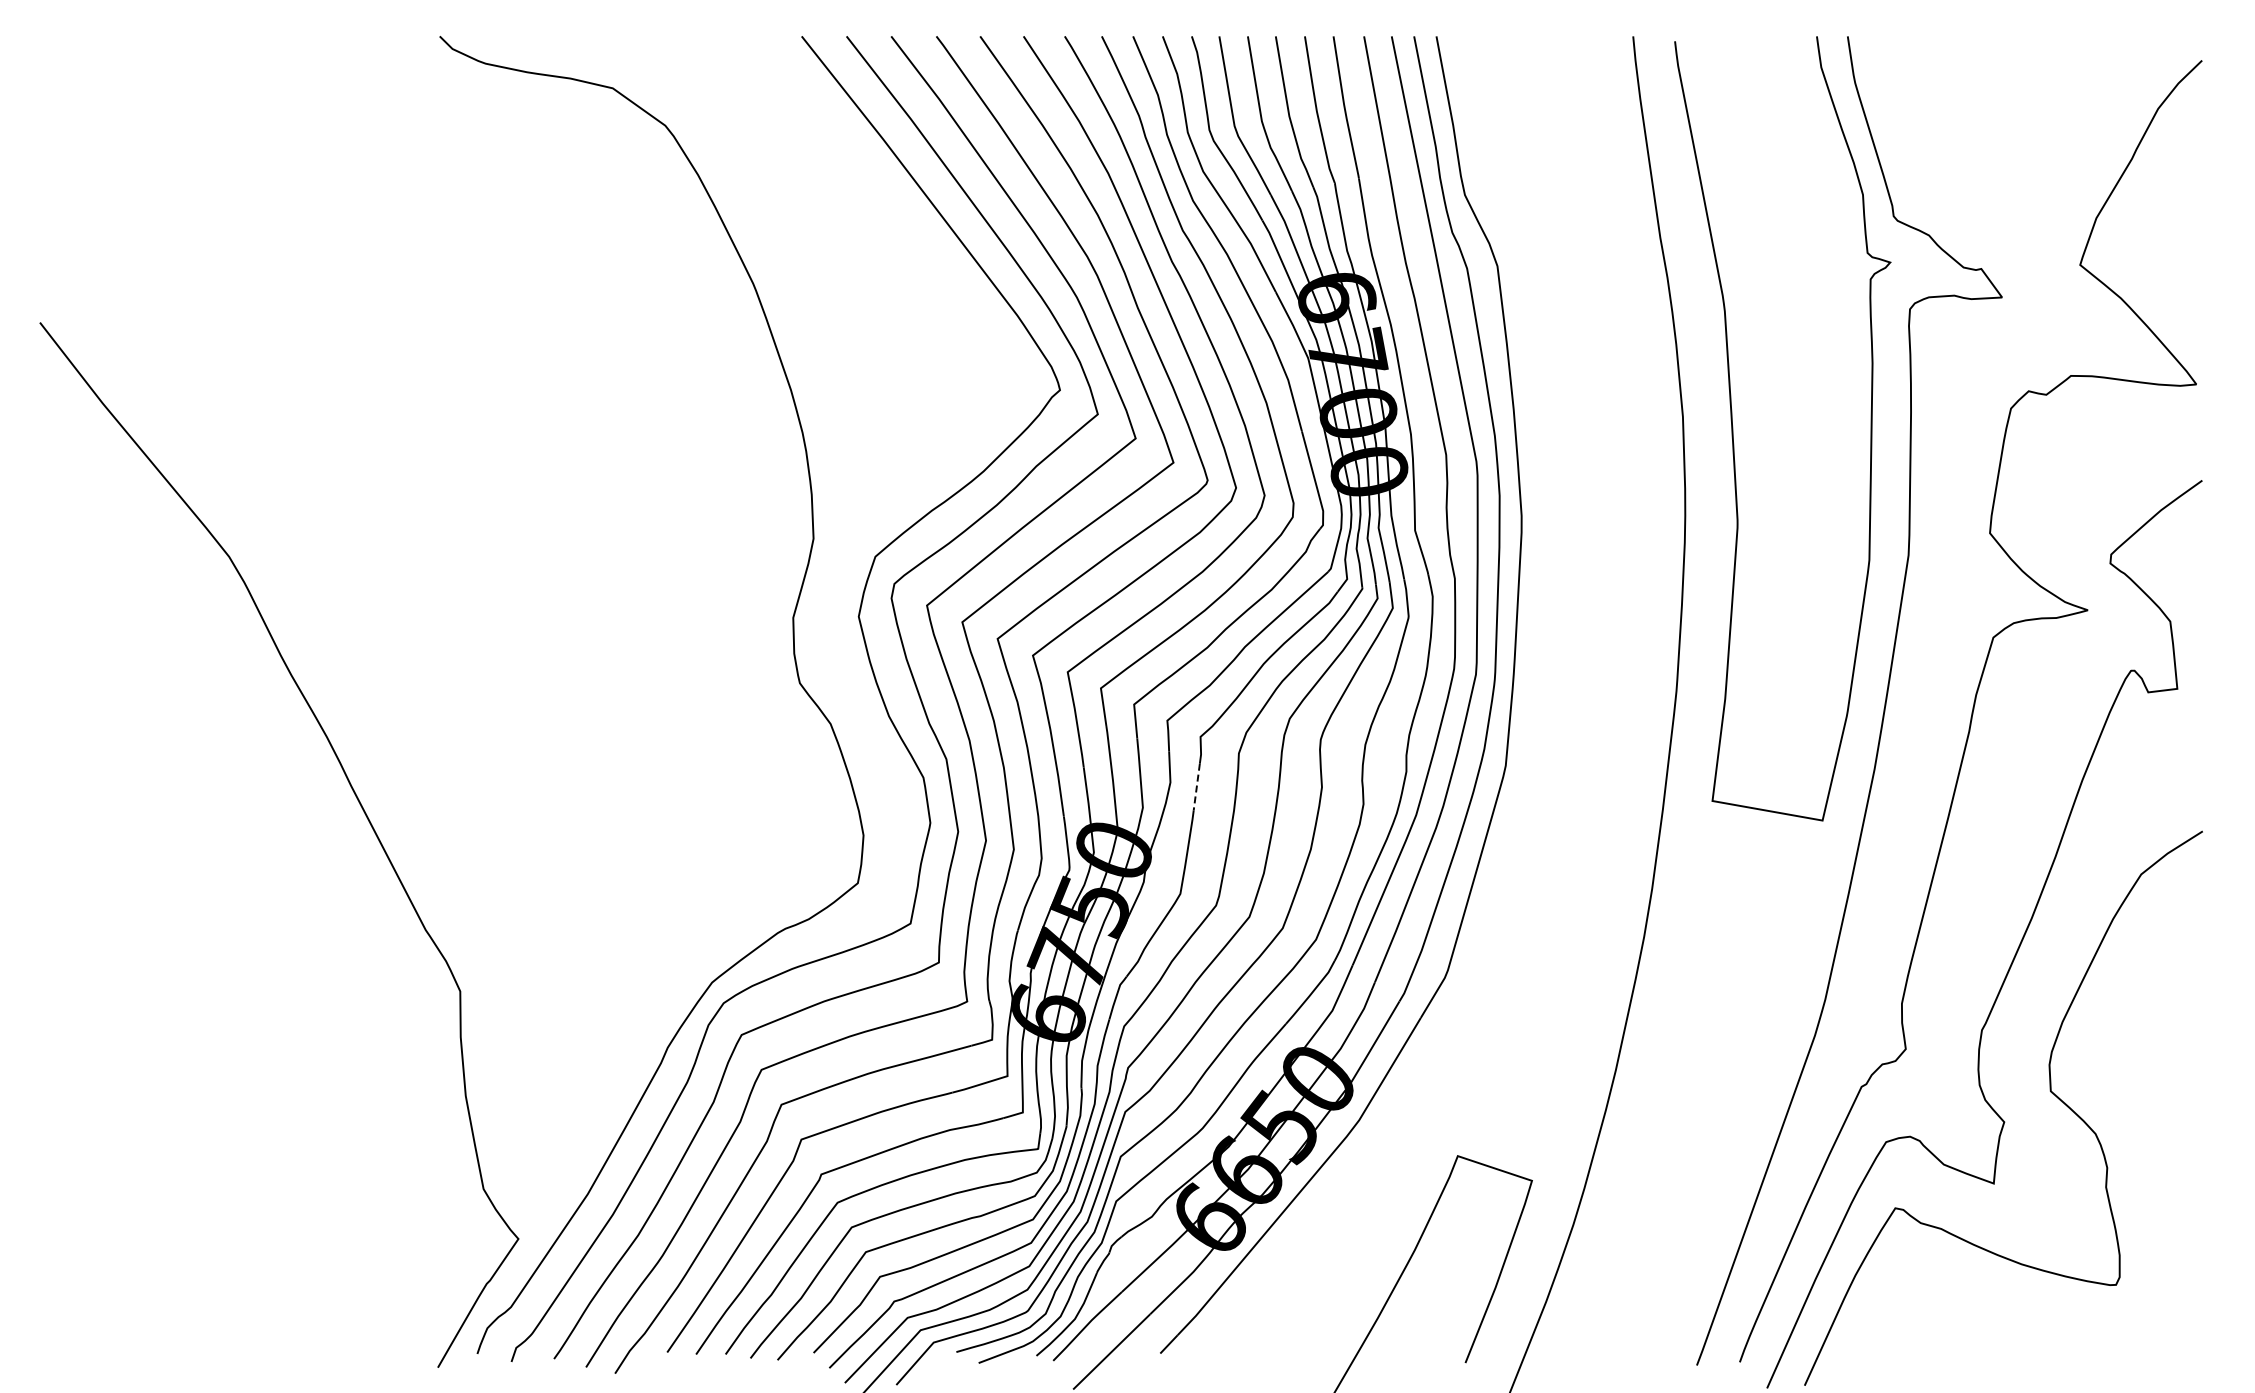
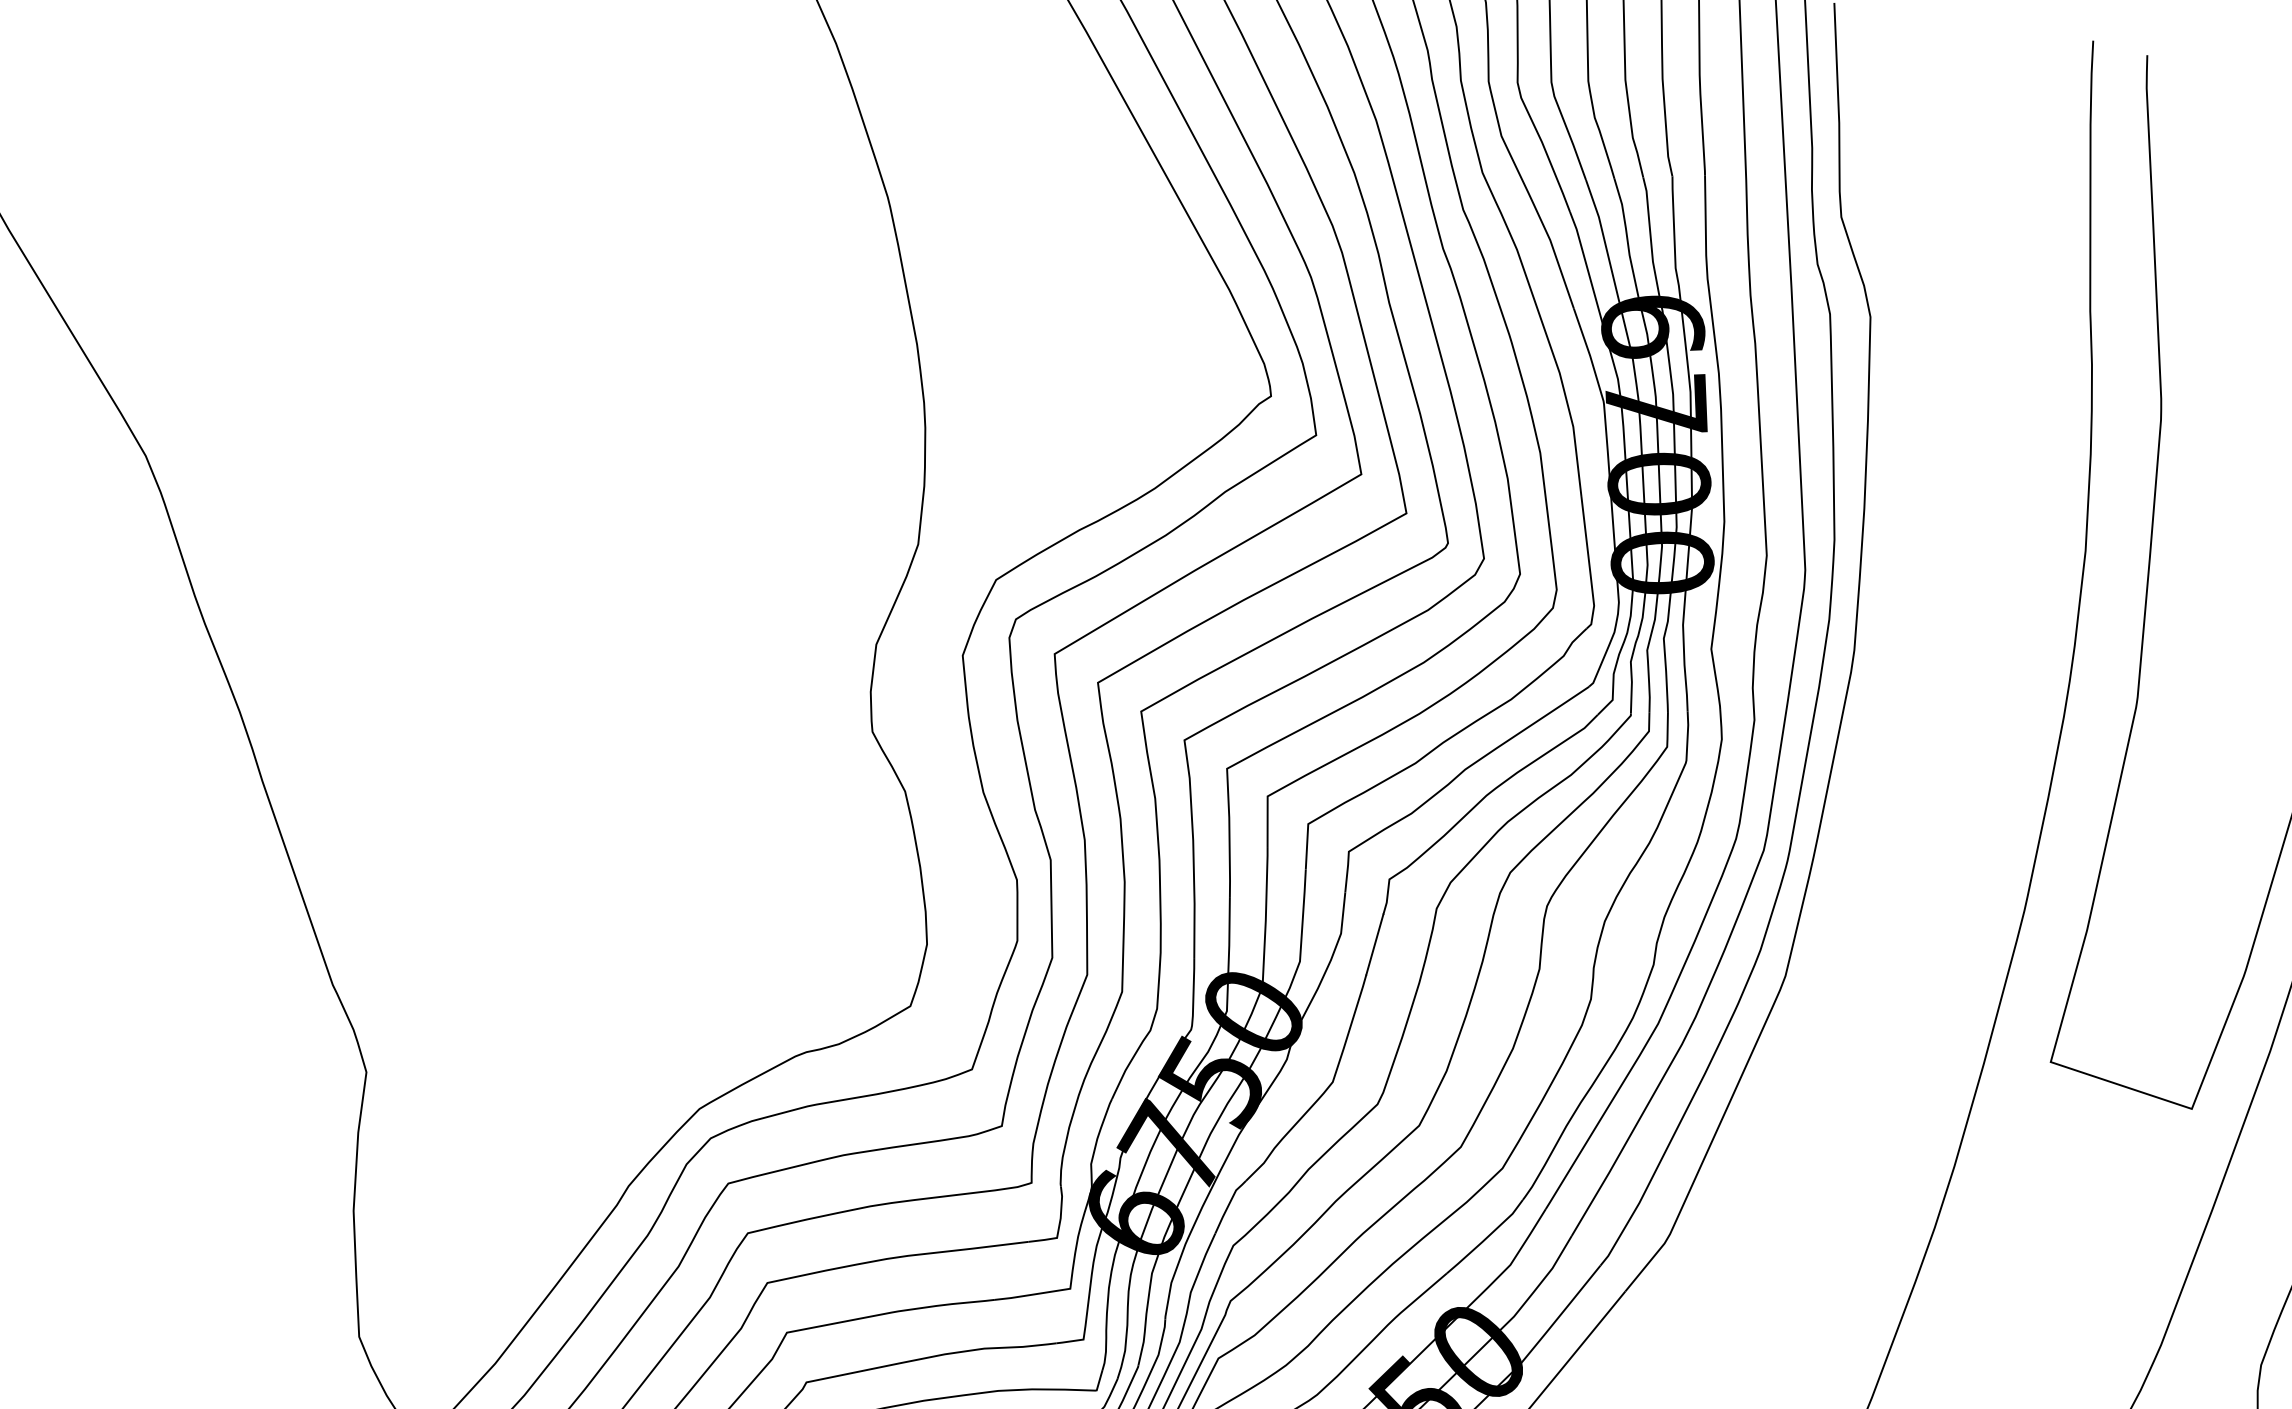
line: (1196, 787) -> (1374, 945), dashed -> solid

